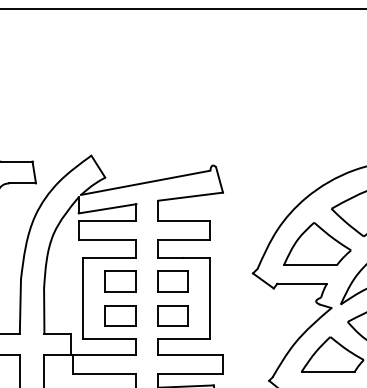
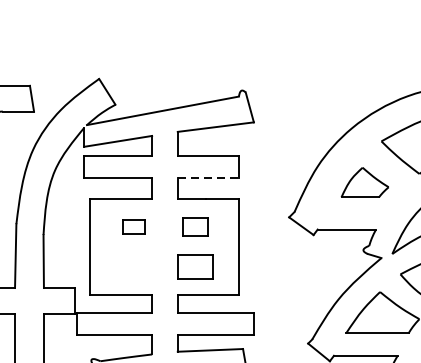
line: (184, 239) -> (208, 177), solid -> dashed
part: (317, 243) -> (364, 182), size x0.6
part: (120, 281) -> (133, 226), size x0.6
part: (172, 281) -> (194, 226), size x0.7
part: (120, 315) -> (133, 266), removed

